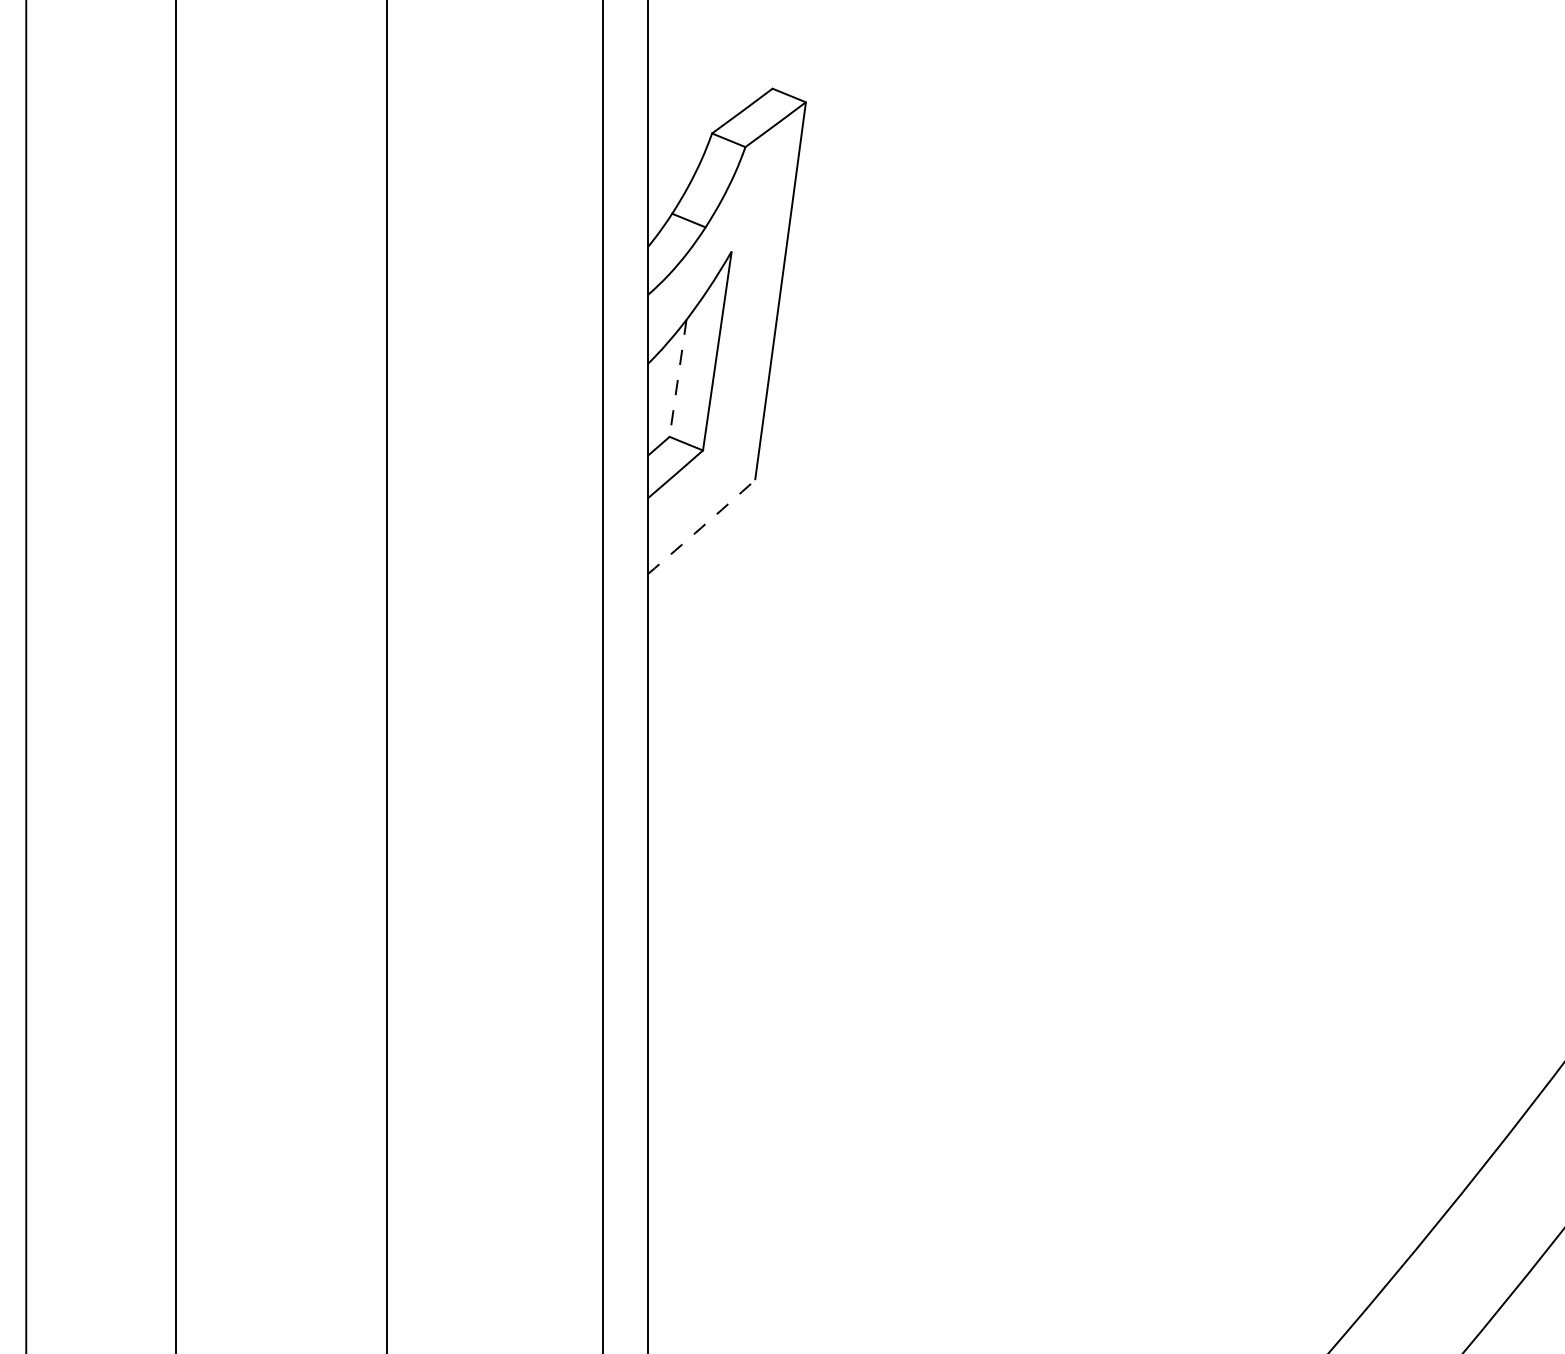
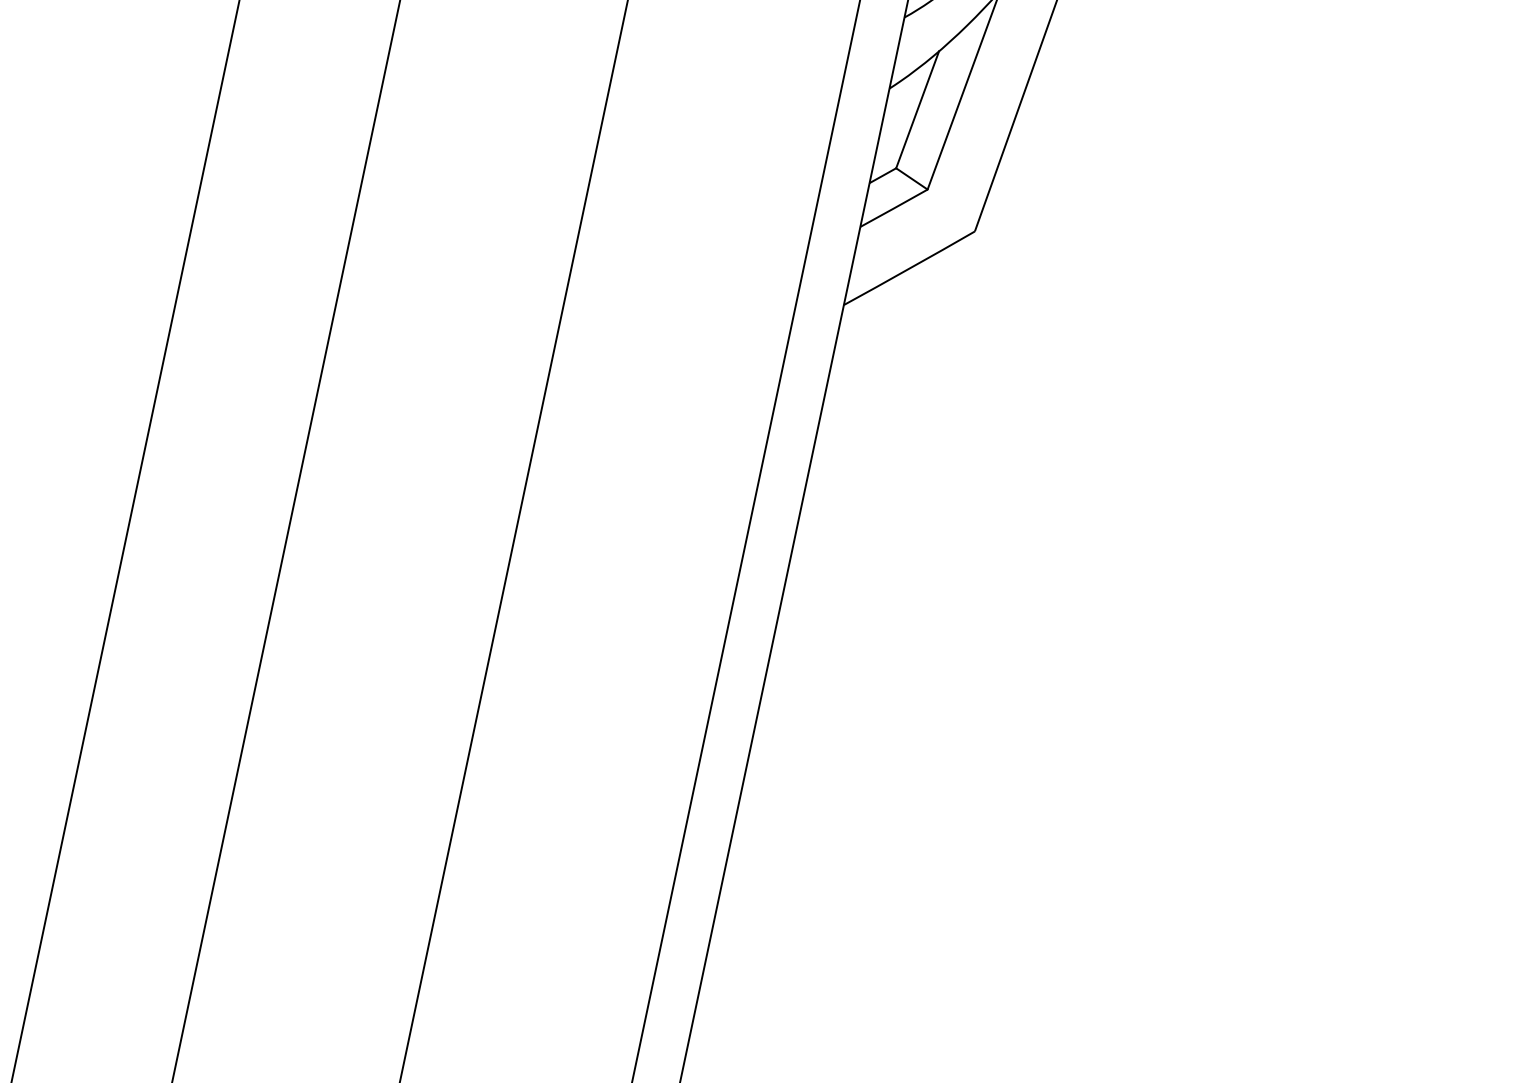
line: (678, 378) -> (918, 110), dashed -> solid
arc: (701, 527) -> (909, 268), dashed -> solid

